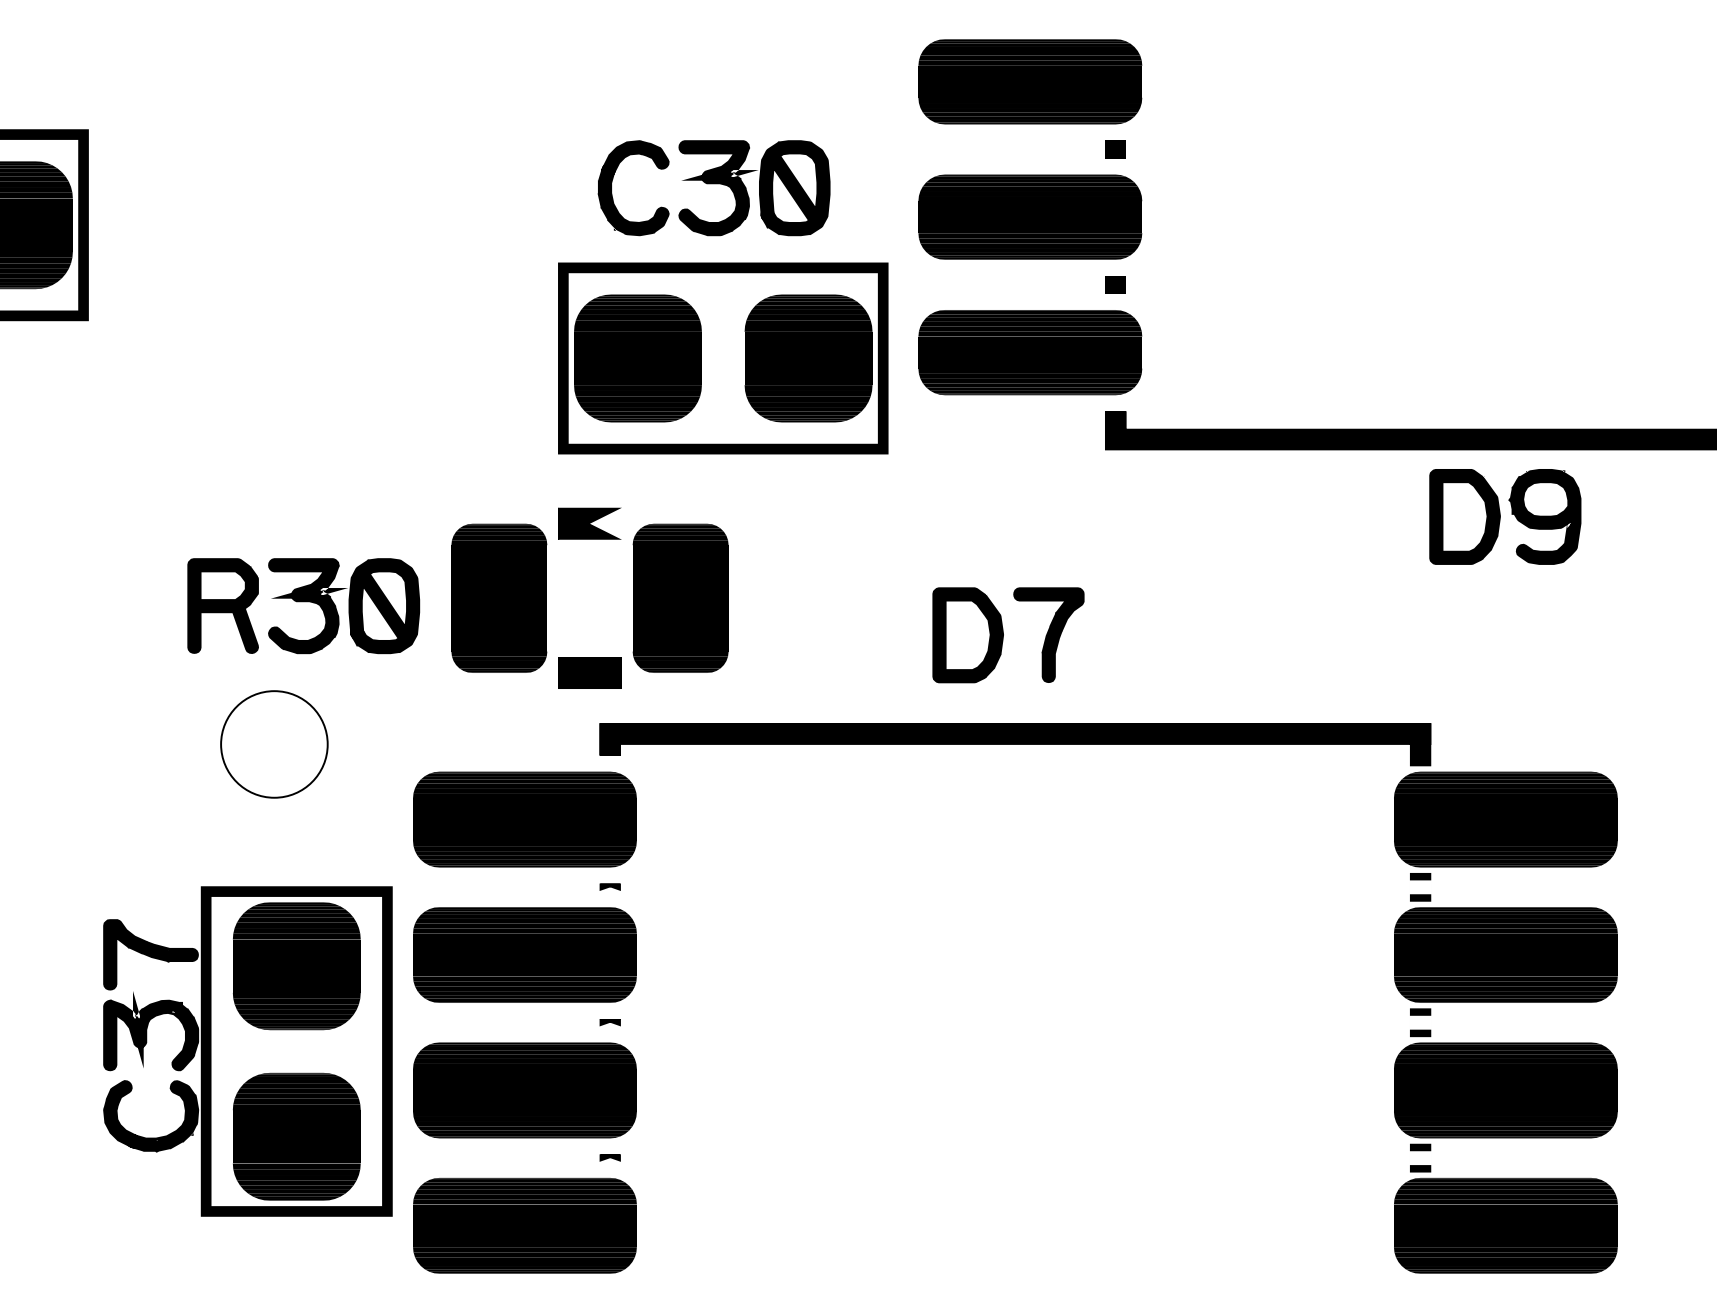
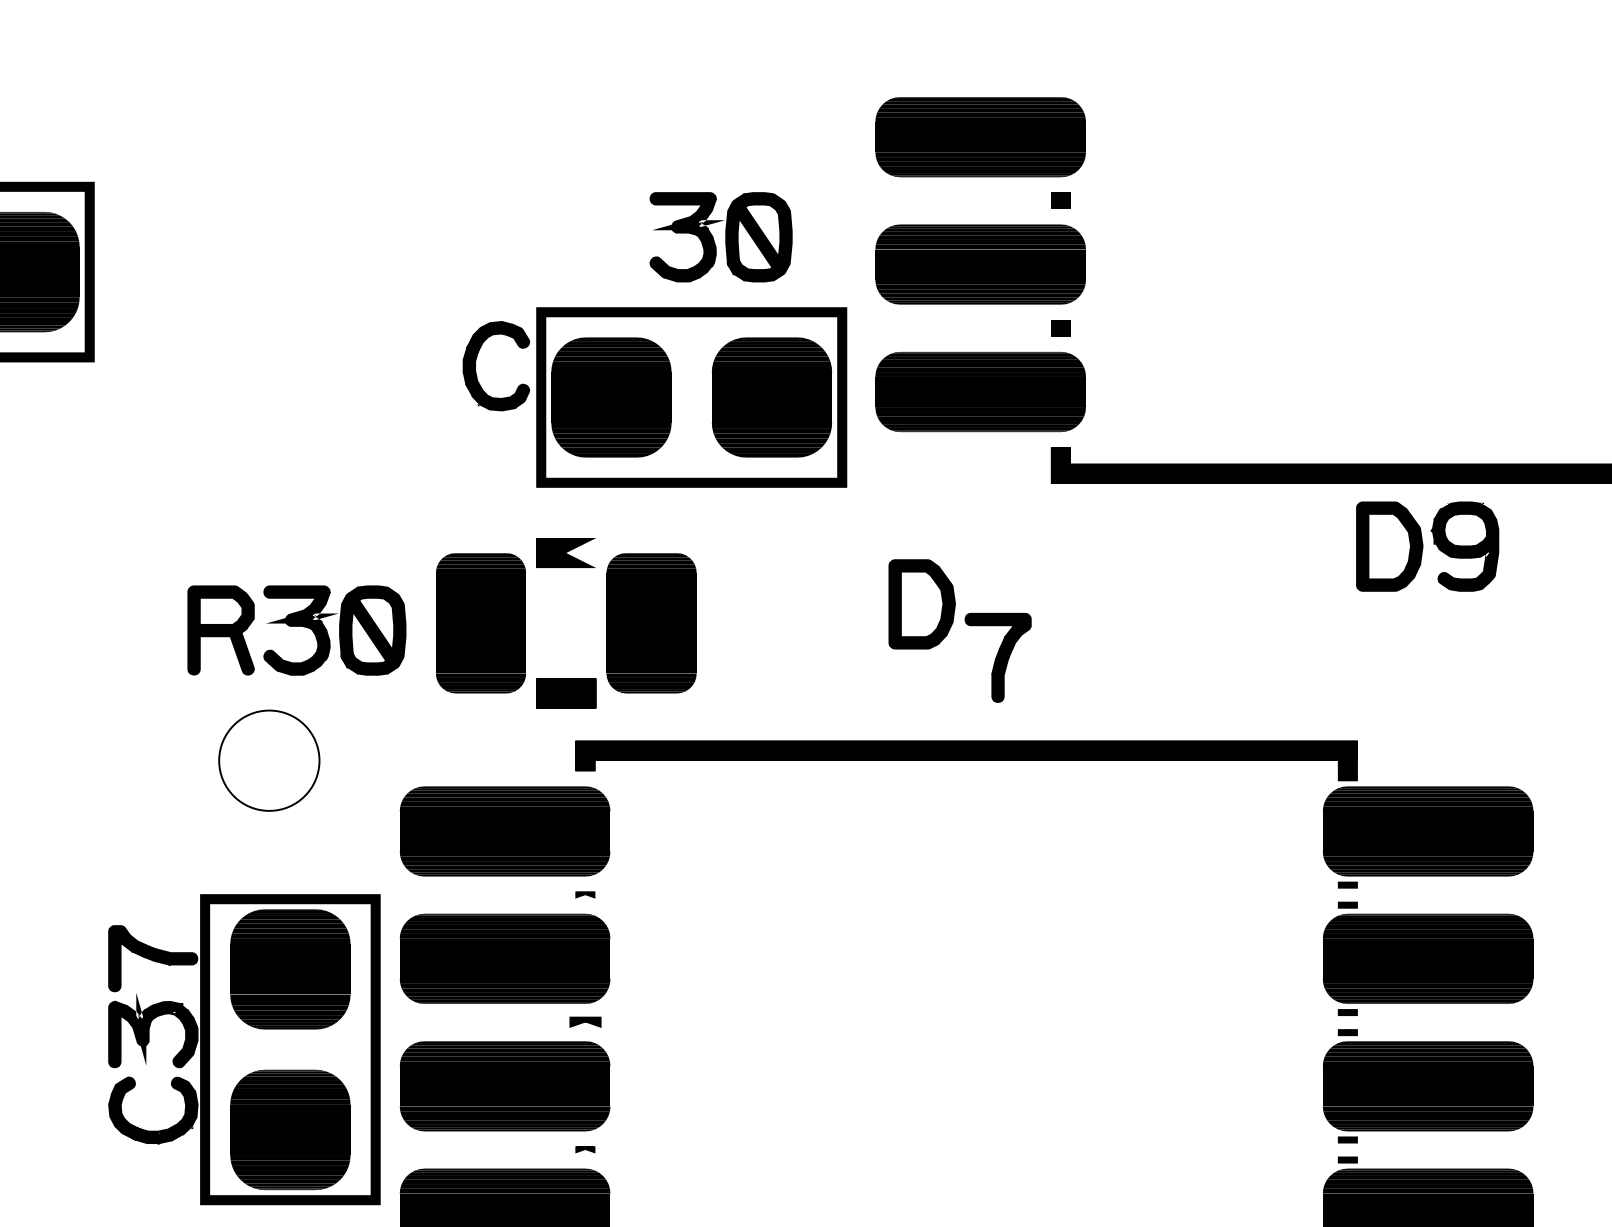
part: (612, 193) -> (476, 371), moved
part: (967, 635) -> (921, 604), moved
part: (609, 1022) -> (584, 1022), size x1.6

